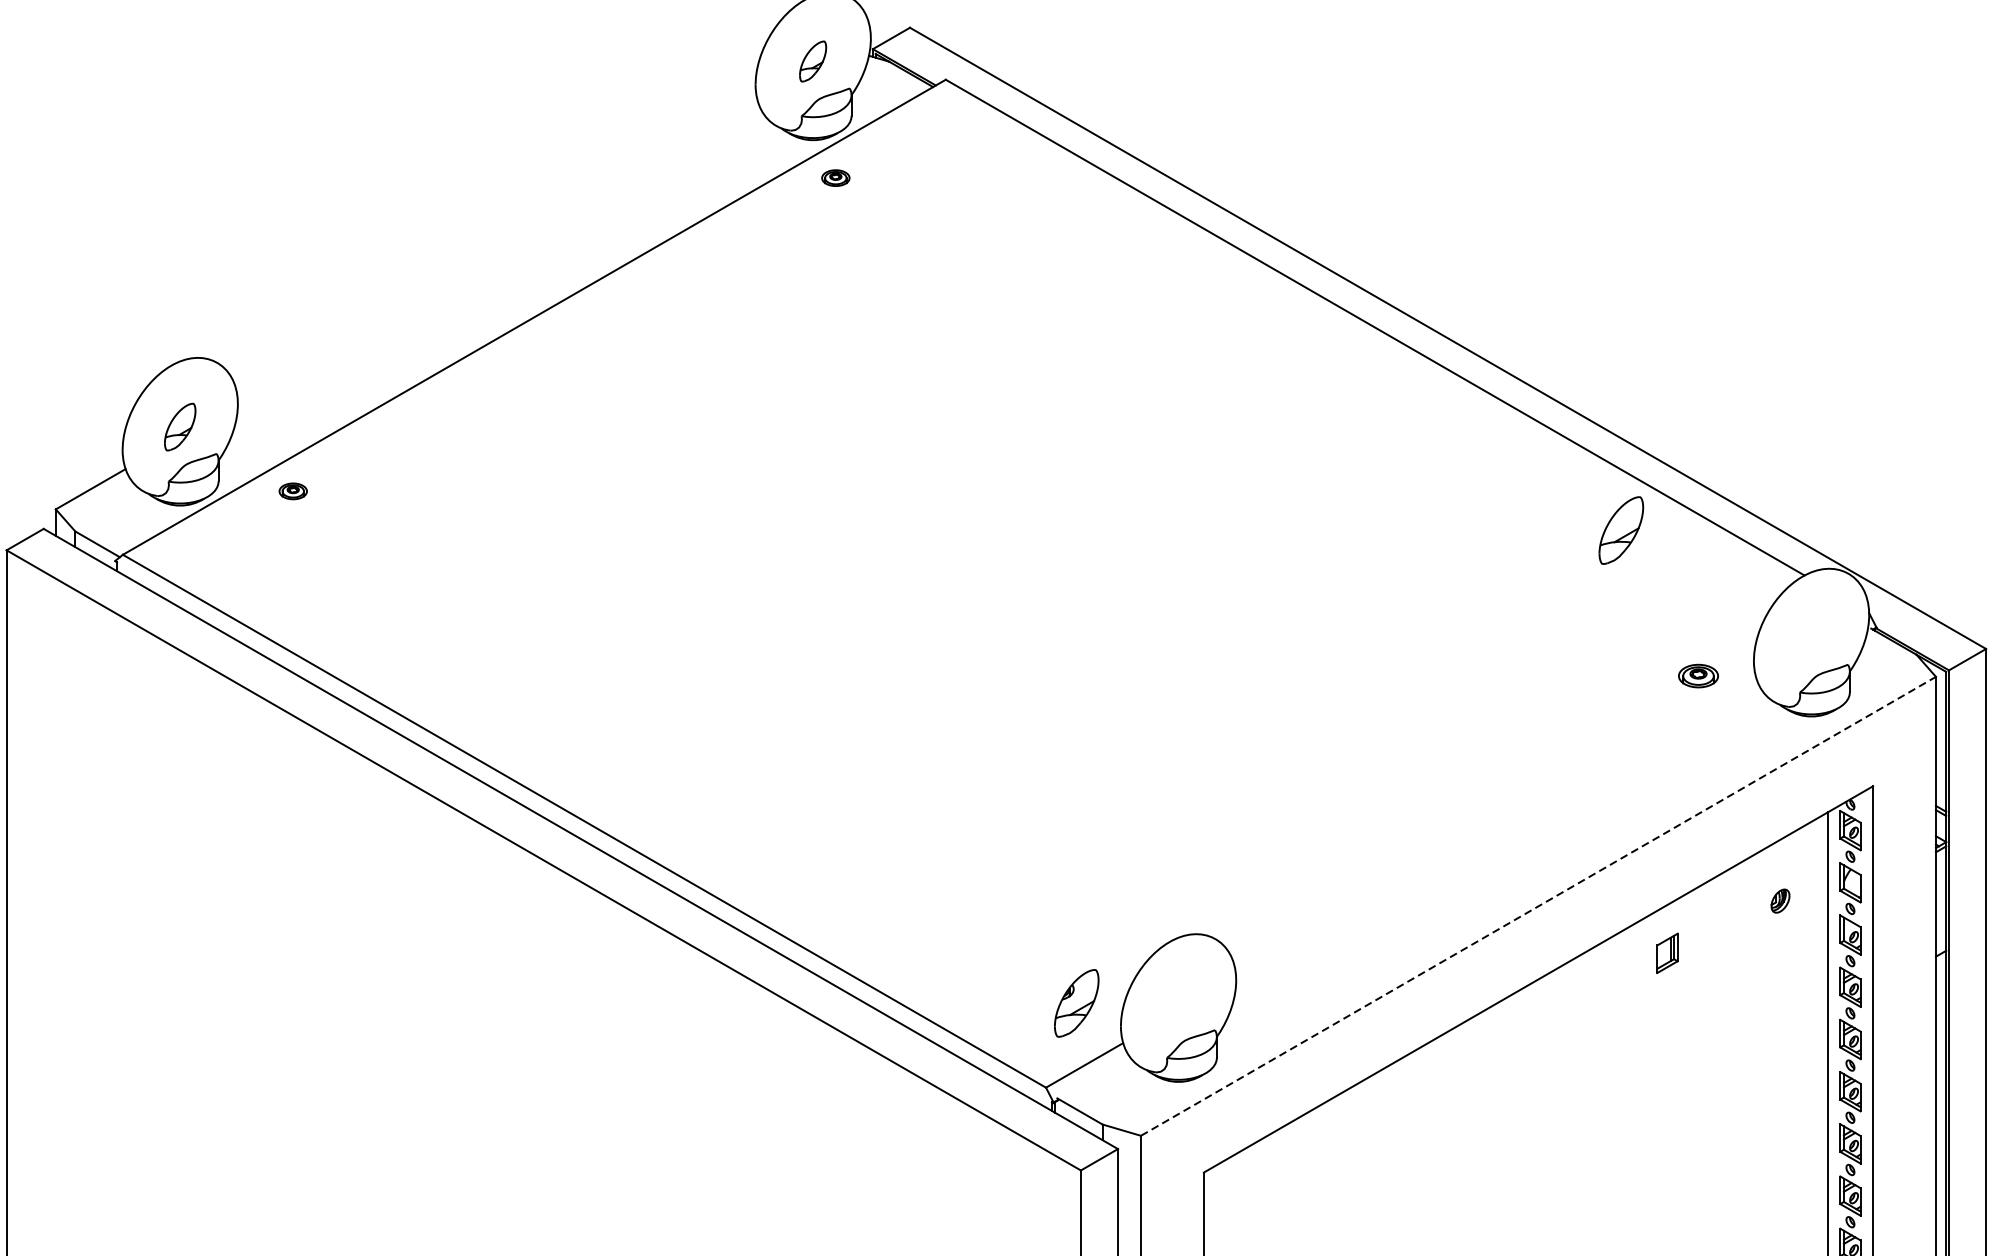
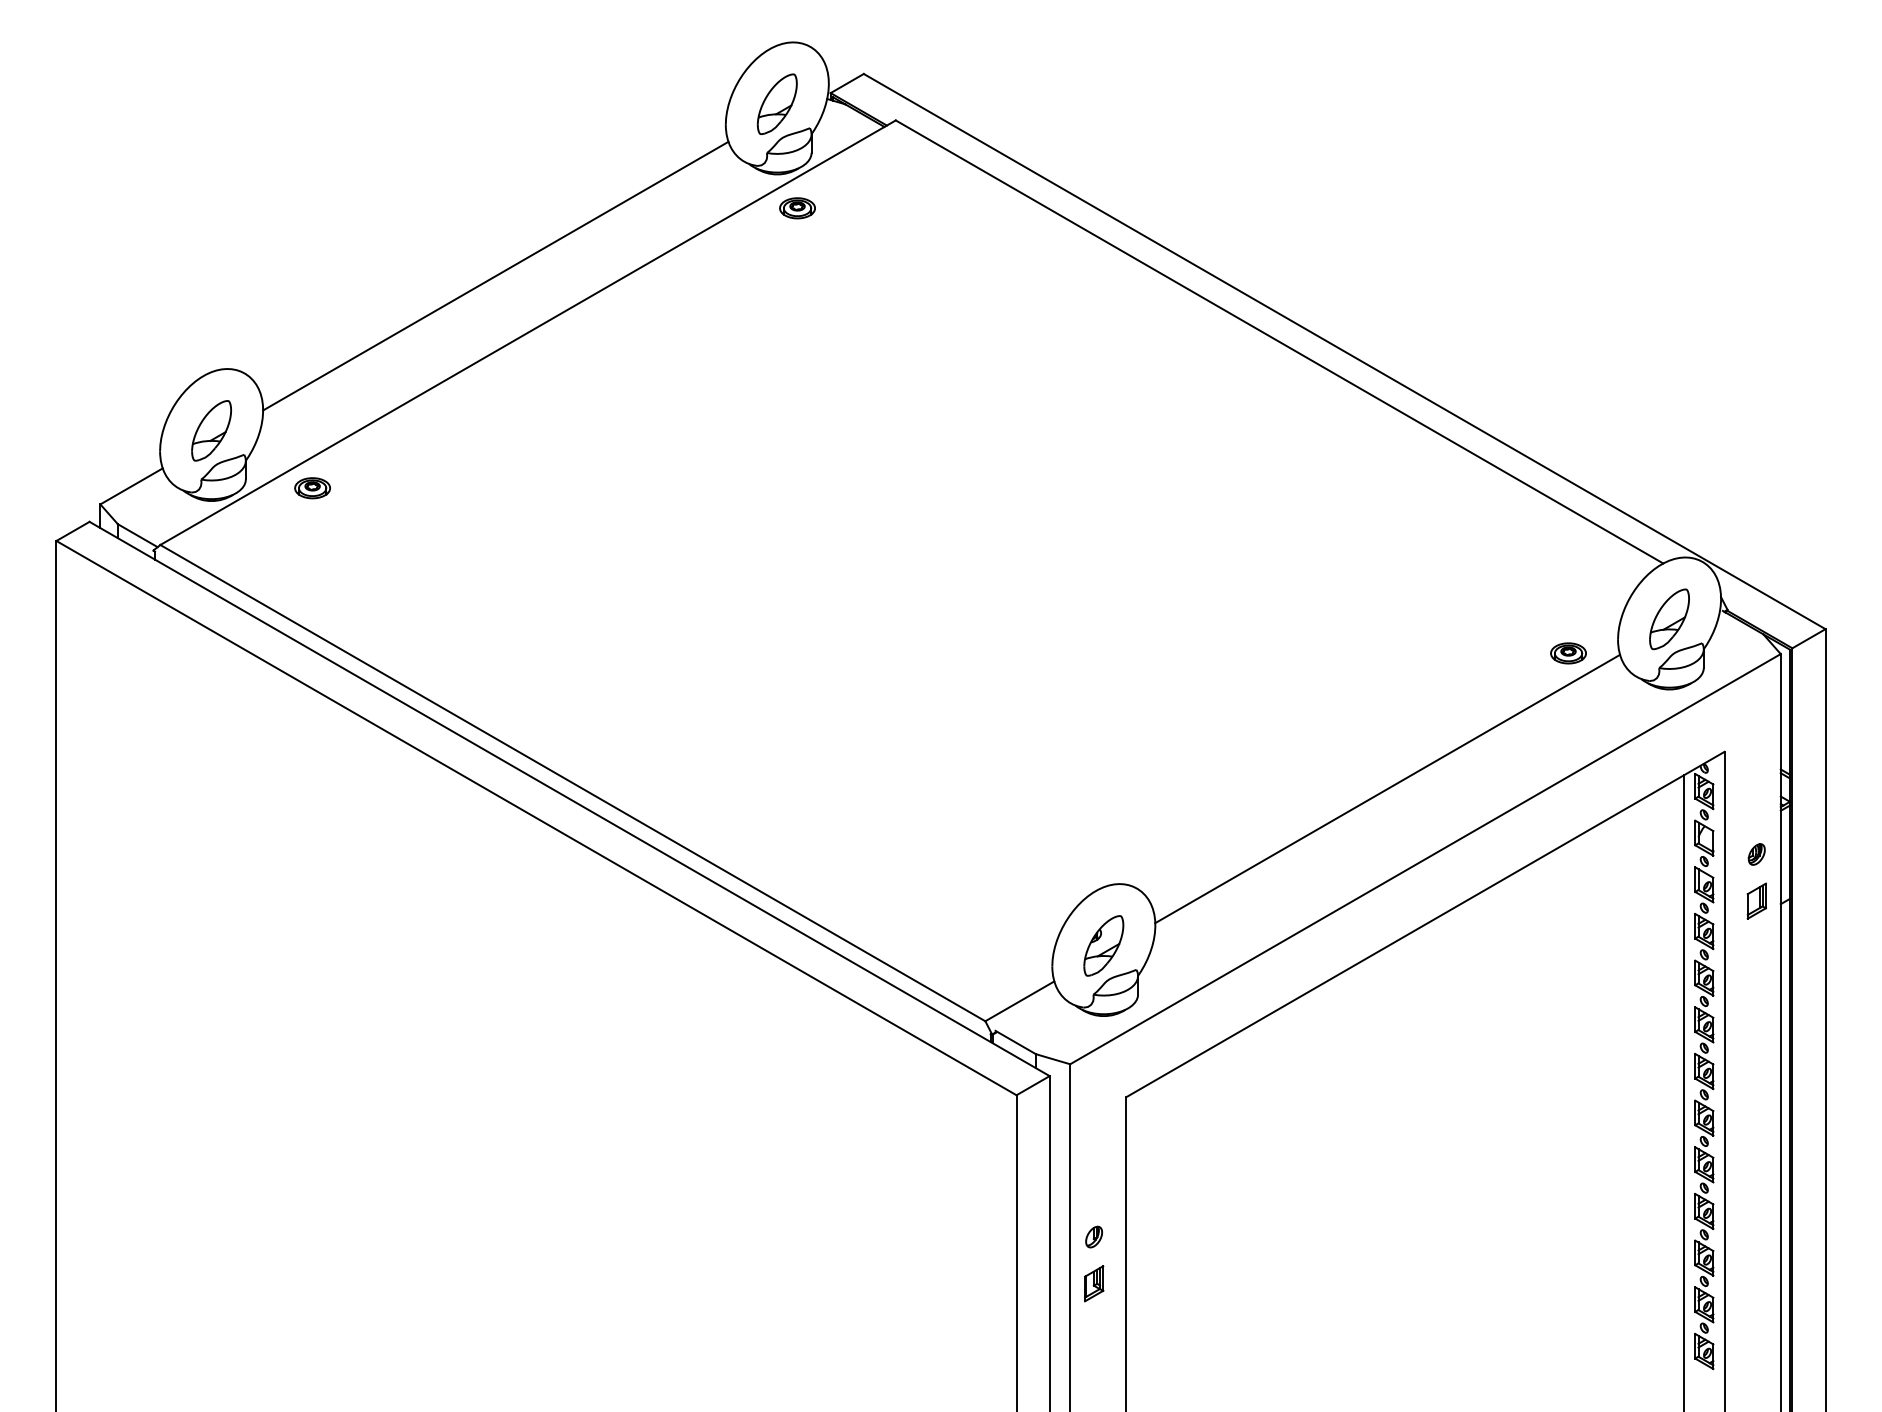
part: (812, 60) -> (776, 103), size x1.67
part: (835, 178) -> (797, 208), size x1.43
line: (497, 253) -> (495, 275), added
part: (180, 426) -> (211, 430), size x1.43
part: (293, 491) -> (312, 488), size x1.43
part: (1621, 530) -> (1669, 619), moved
line: (1495, 827) -> (1387, 788), added
part: (1780, 901) -> (1756, 854), moved
line: (1538, 905) -> (1425, 858), dashed -> solid
part: (1667, 952) -> (1756, 900), moved
part: (1076, 1002) -> (1103, 945), moved

